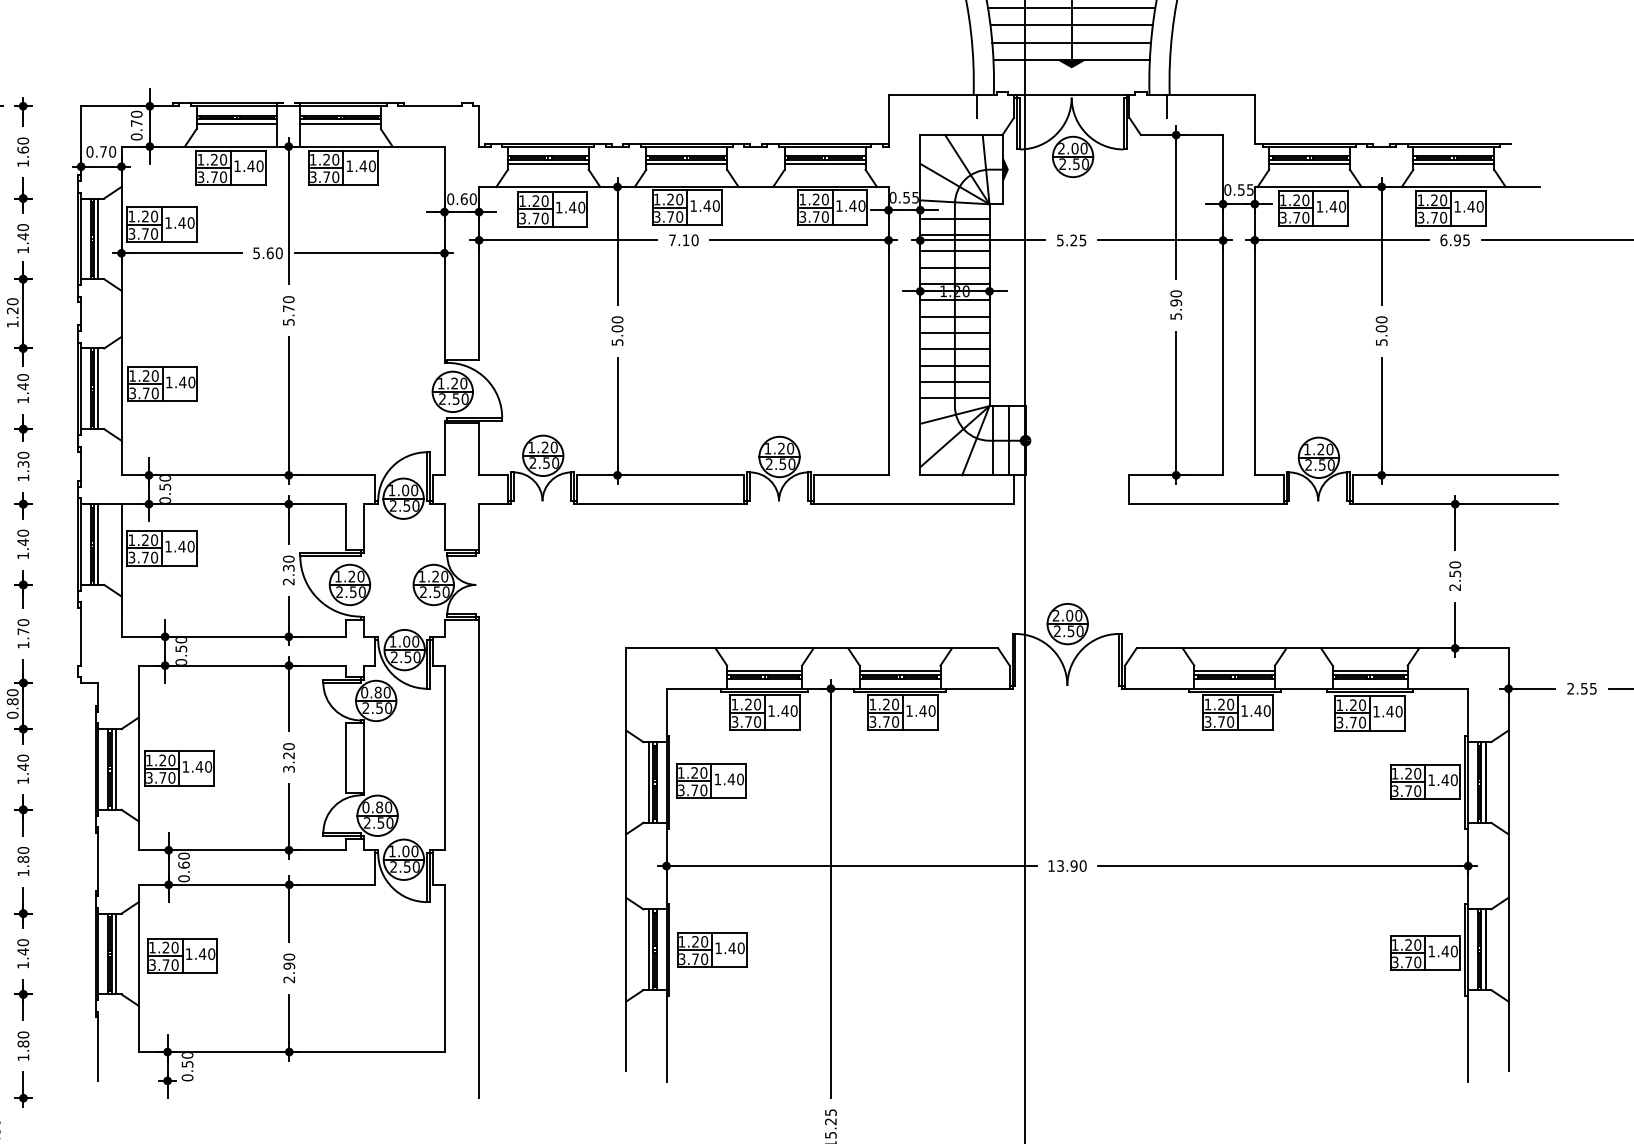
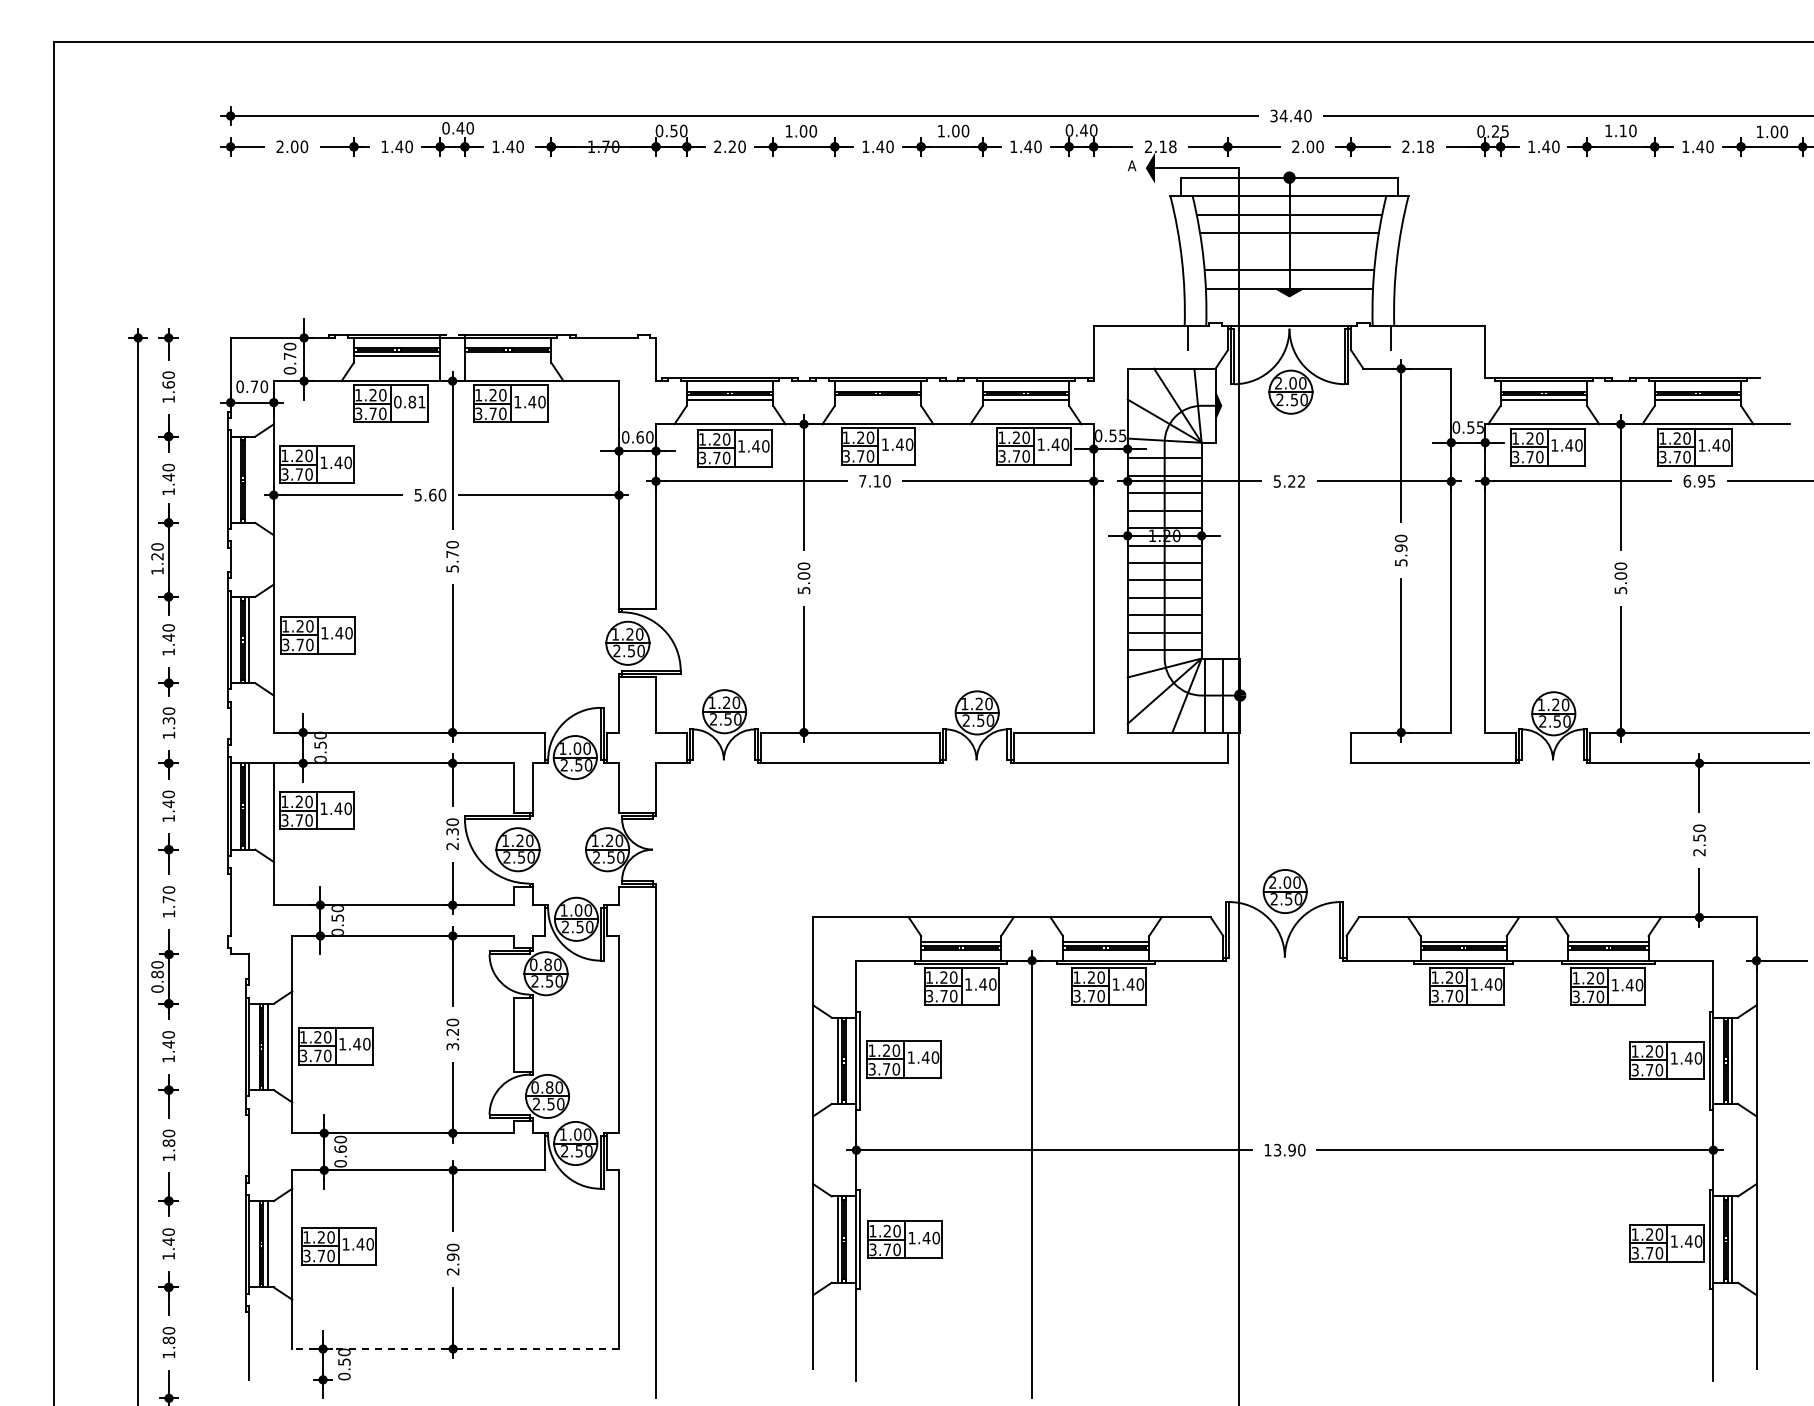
line: (1071, 25) -> (1289, 251), removed
line: (340, 123) -> (507, 356), removed
line: (686, 163) -> (877, 399), removed
text: (248, 165) -> (409, 401), 1.40 -> 0.81
line: (98, 238) -> (249, 479), removed
text: (1082, 240) -> (1301, 481), 5.25 -> 5.22
line: (291, 1052) -> (455, 1349), solid -> dashed

